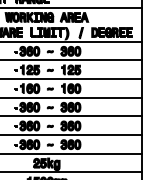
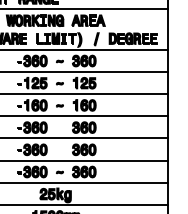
part: (49, 107) -> (59, 127), removed
part: (49, 125) -> (59, 149), removed

